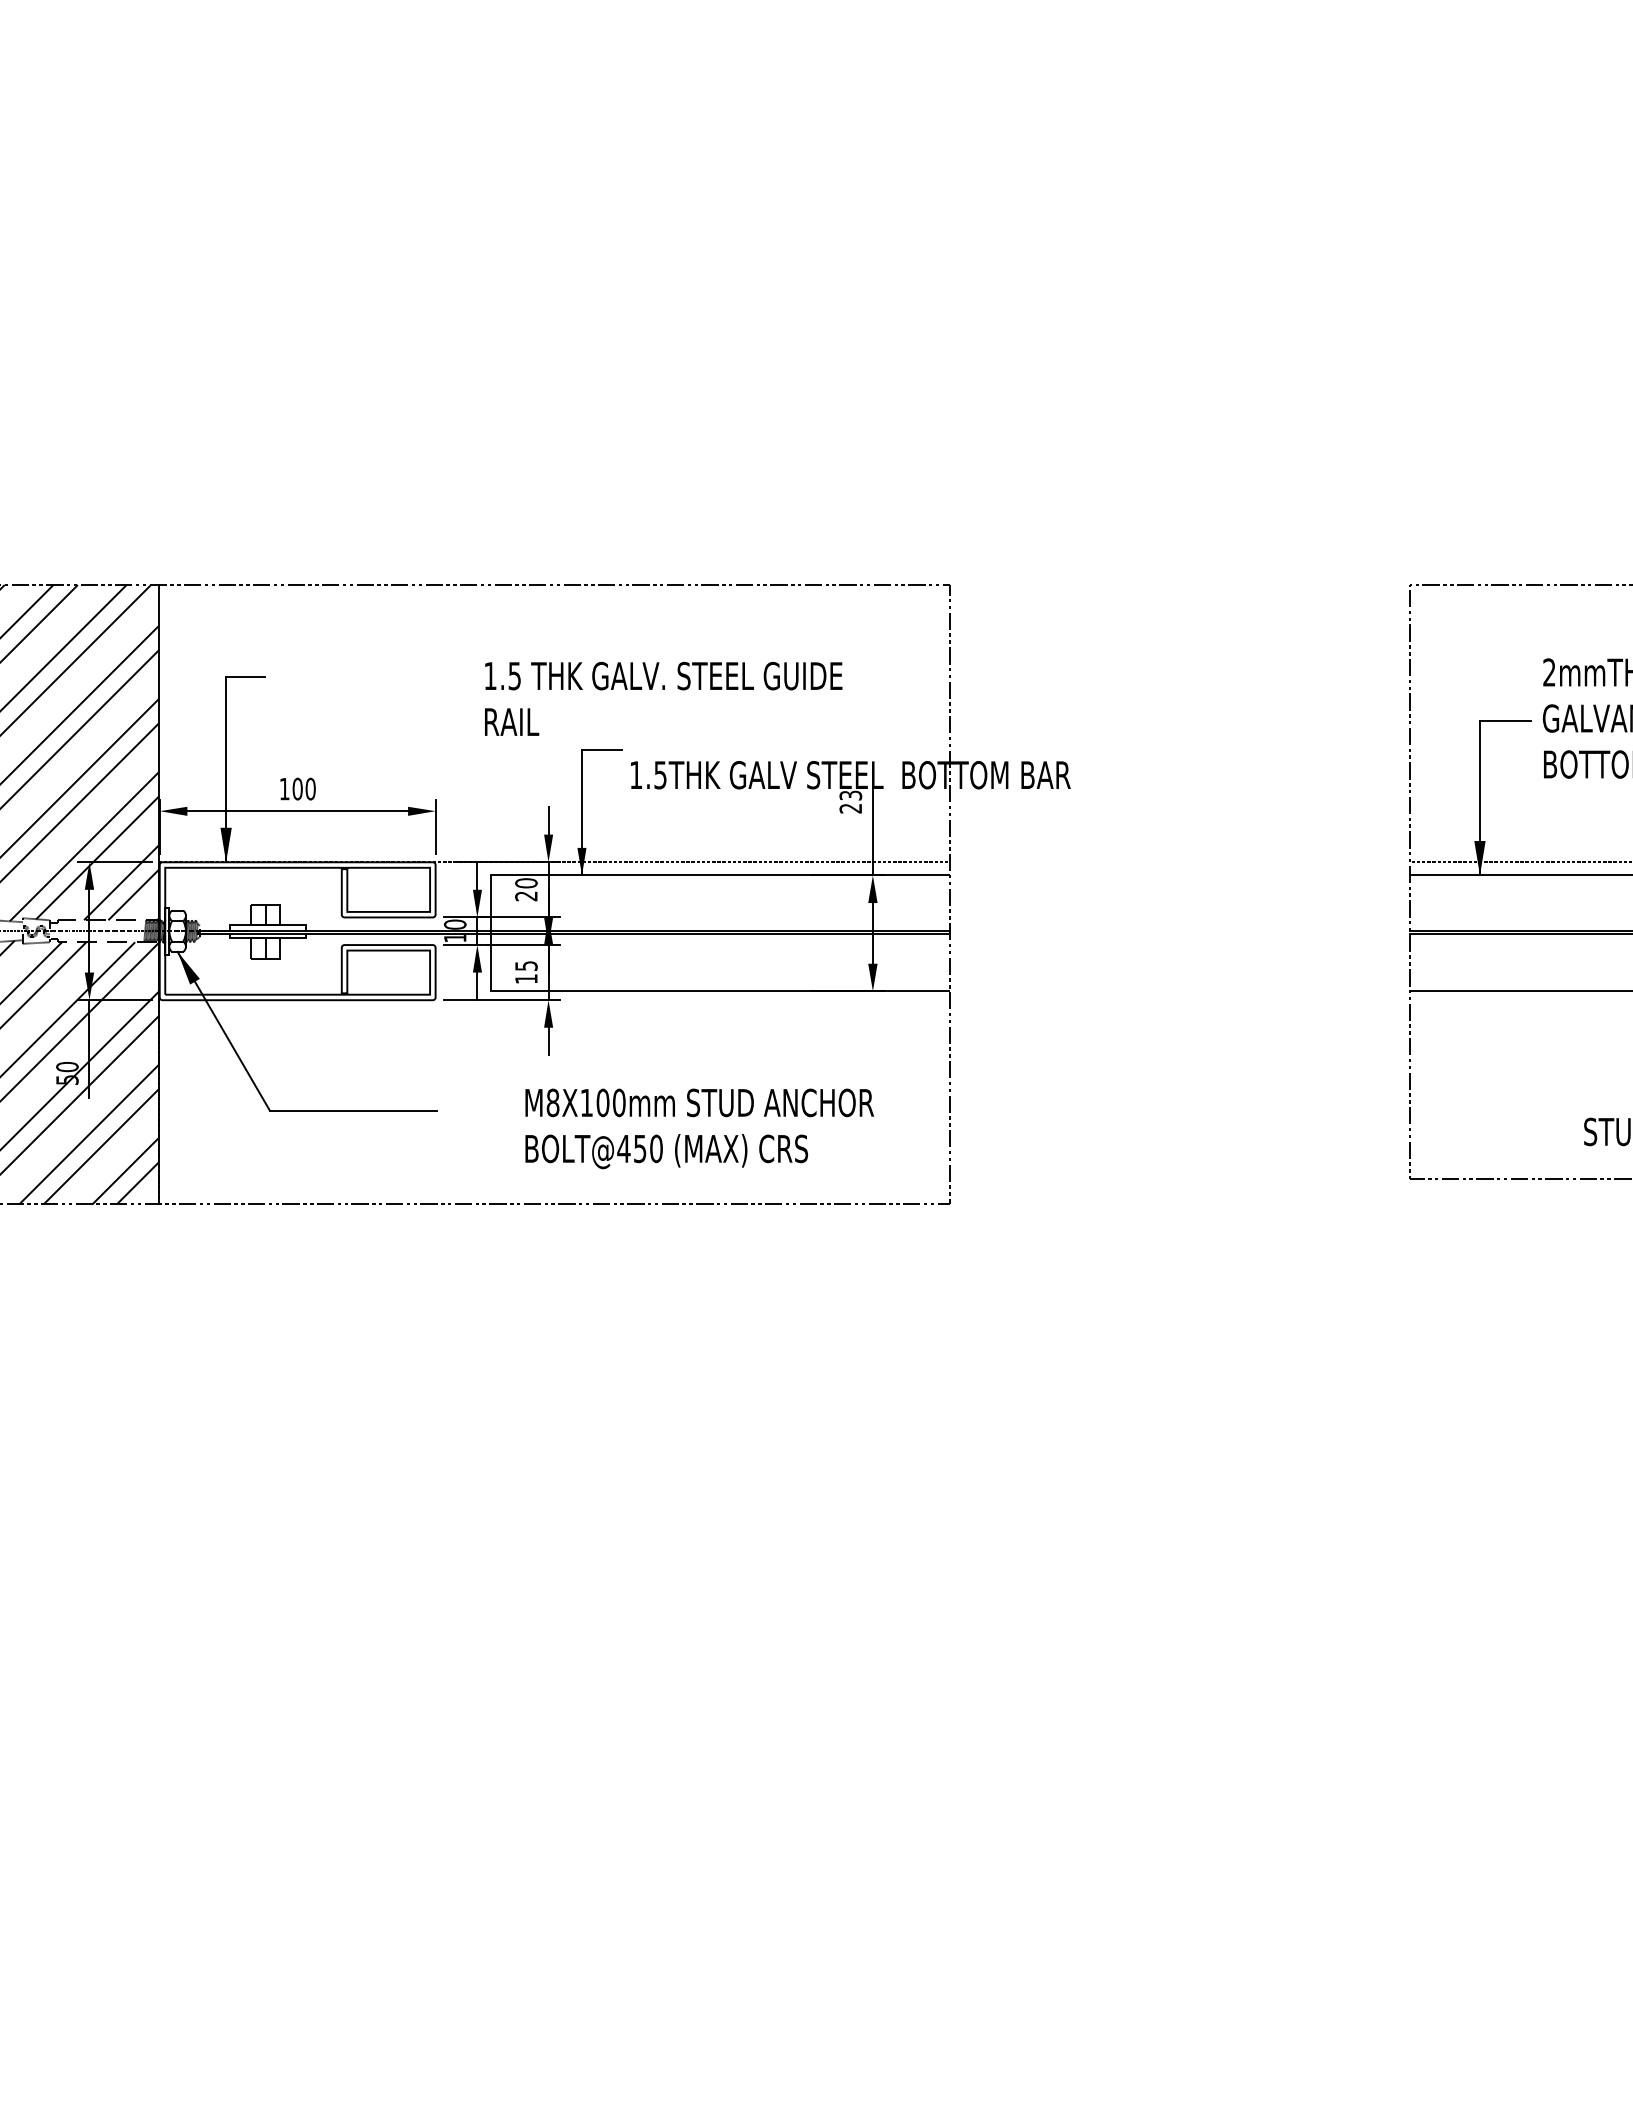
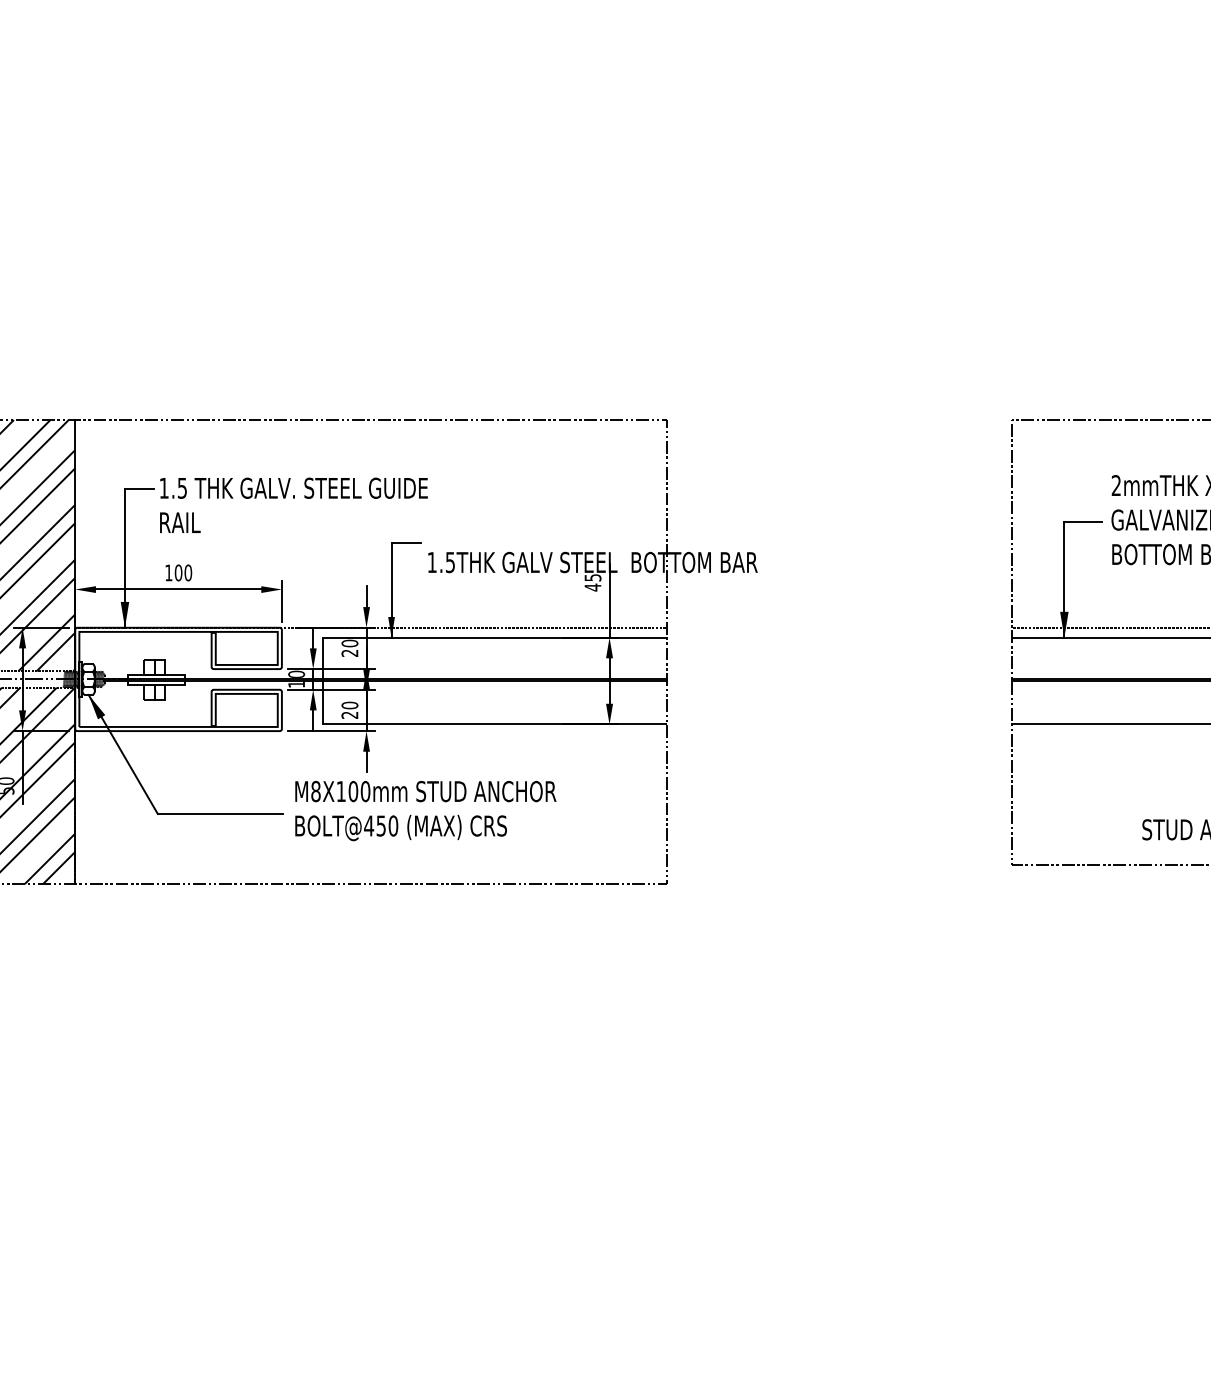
text: (663, 698) -> (293, 505), moved
text: (850, 801) -> (592, 582), 23 -> 45
text: (526, 972) -> (350, 710), 15 -> 20
text: (699, 1128) -> (425, 810), moved

